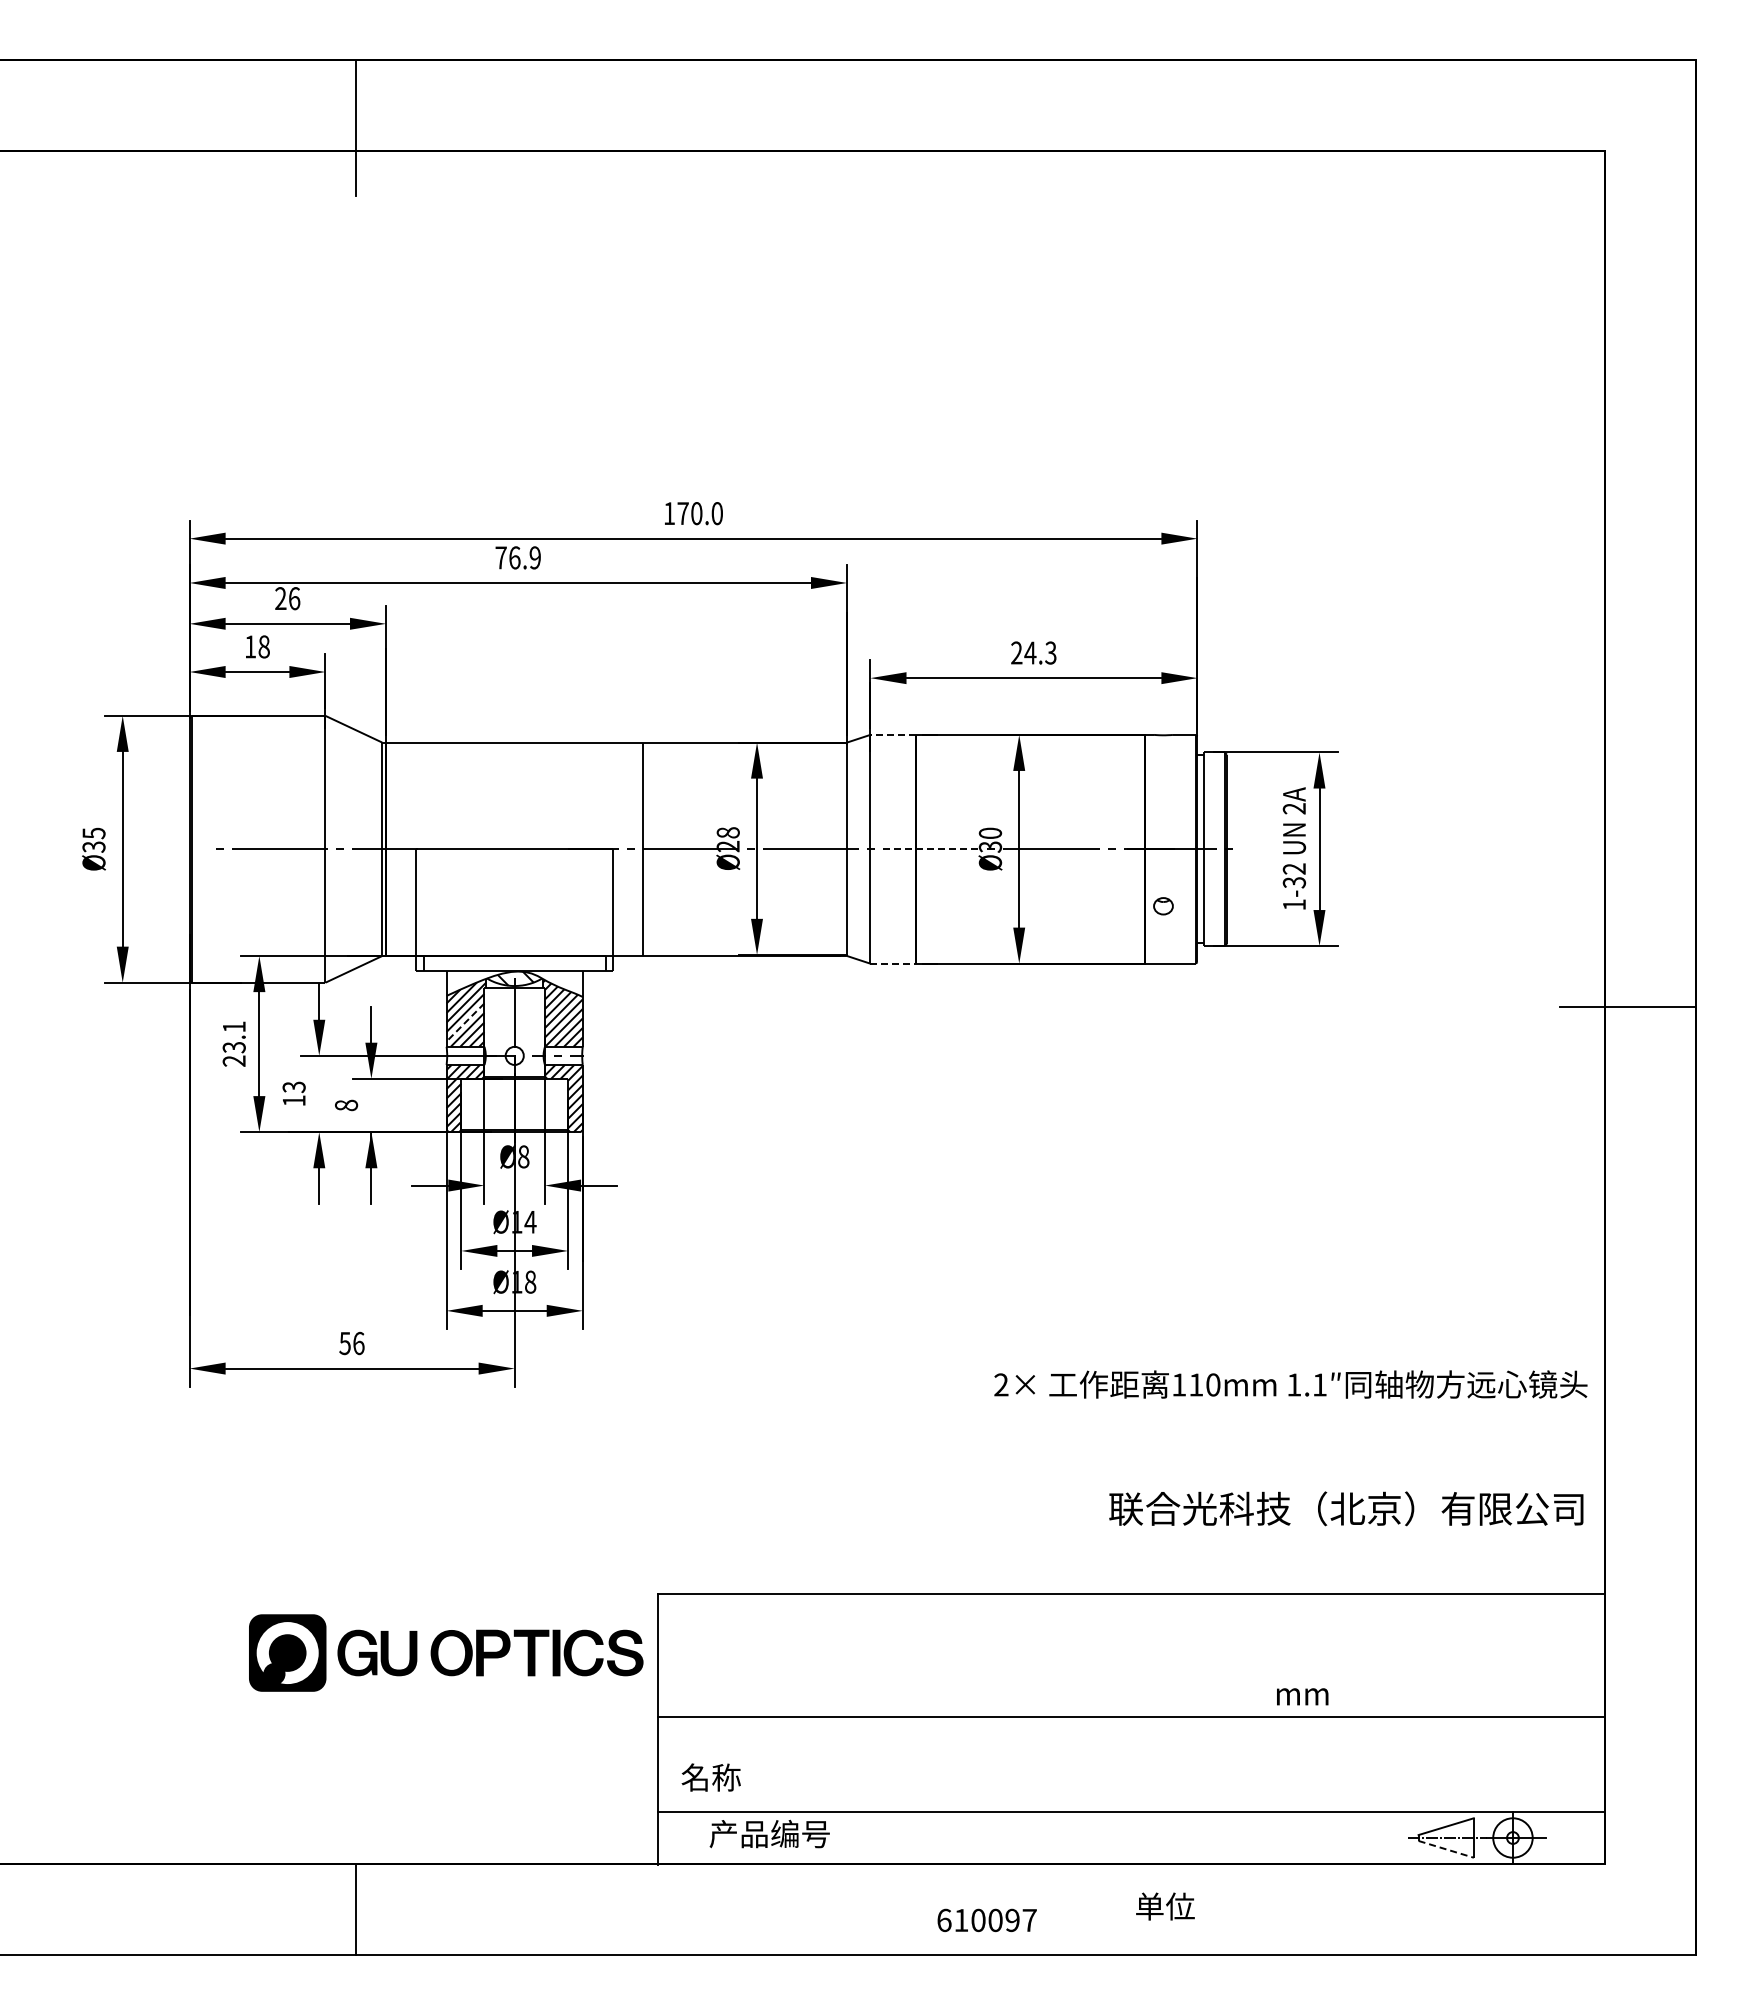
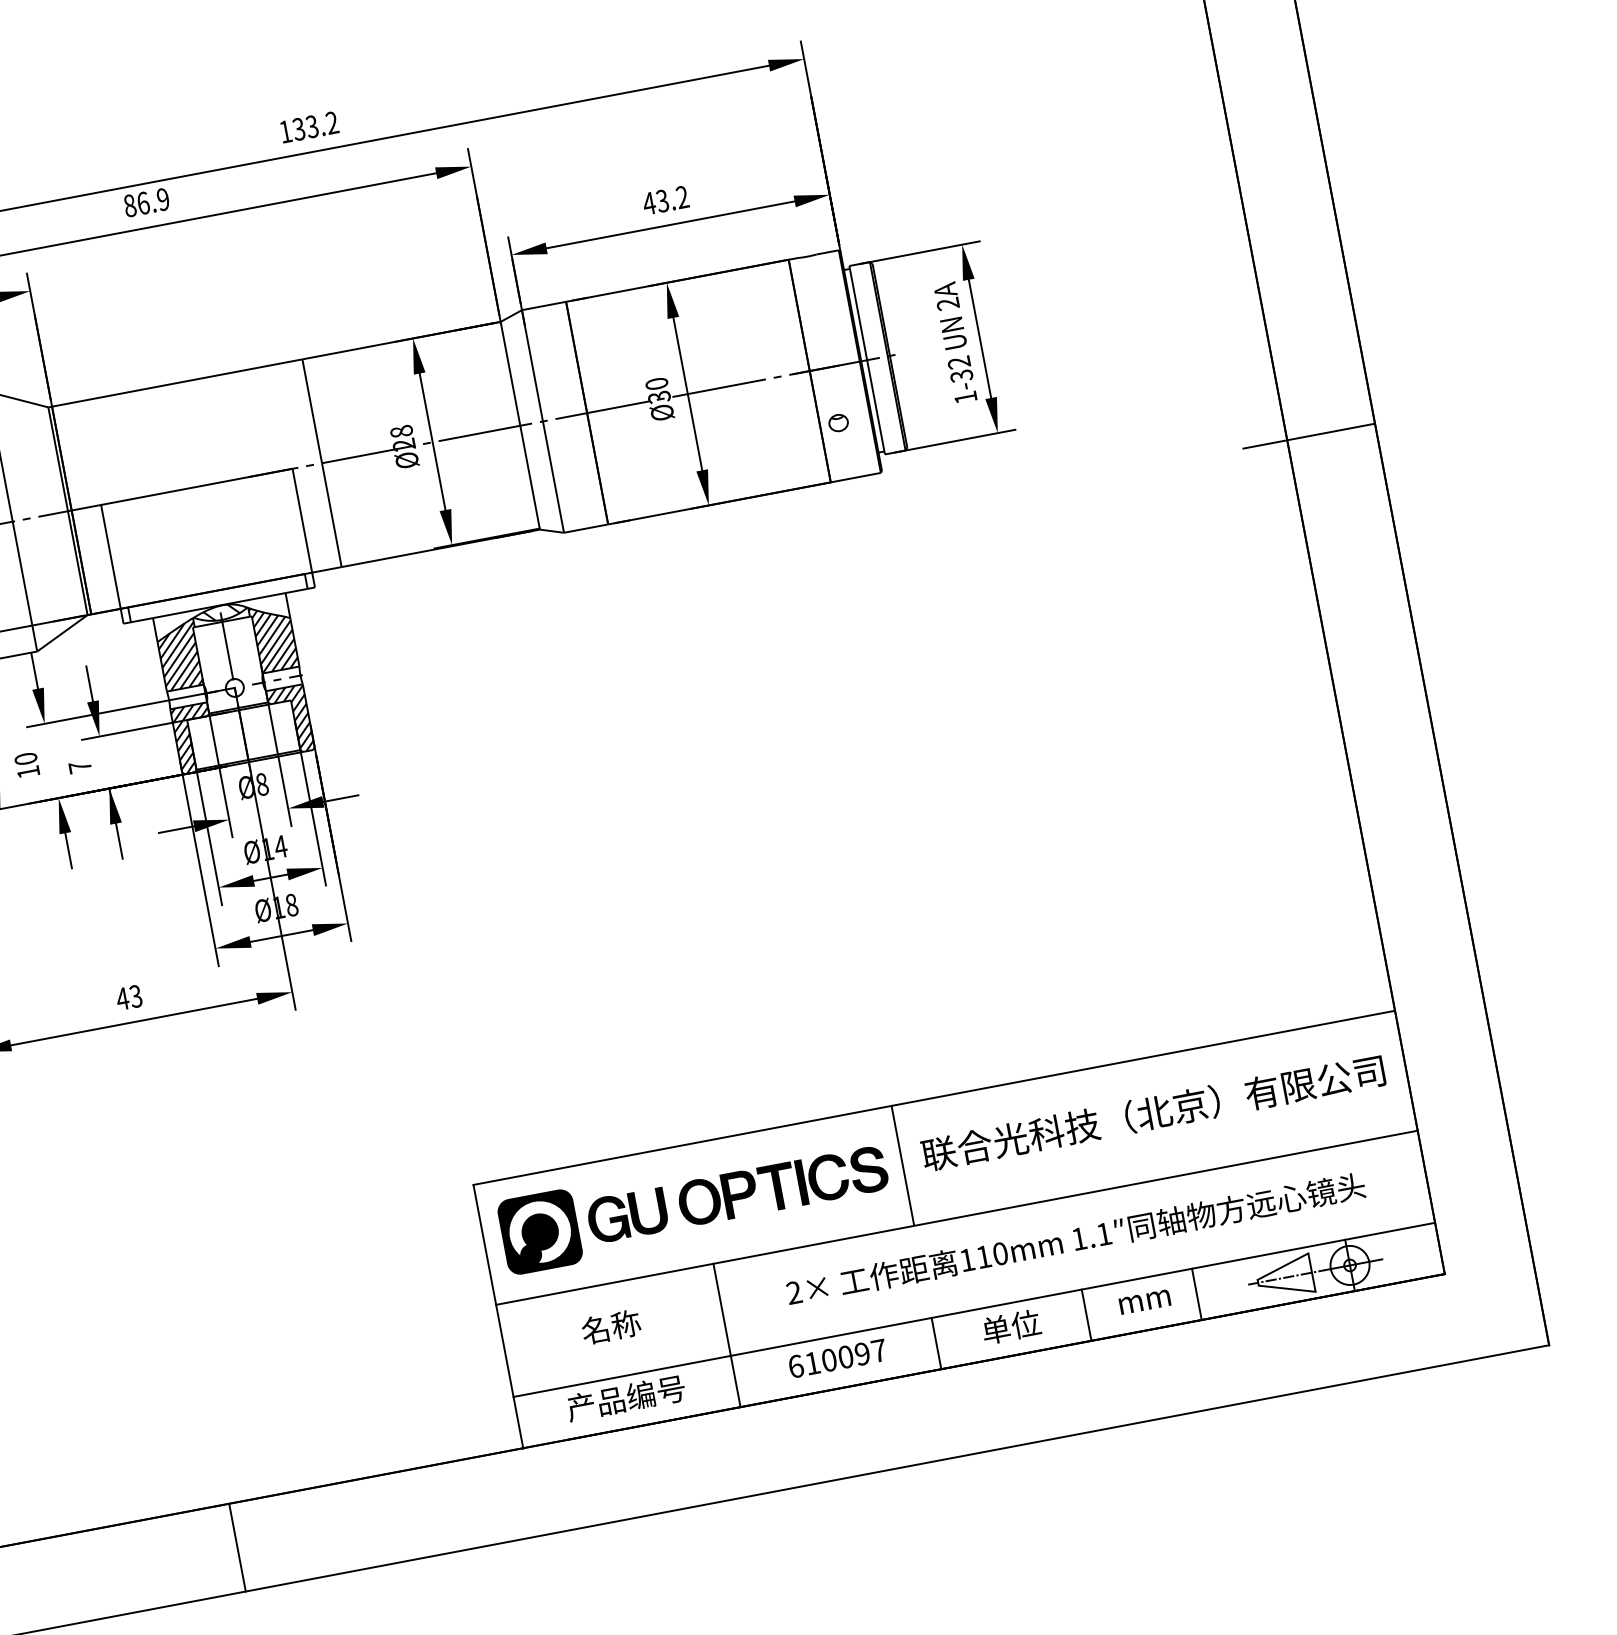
text: (699, 513) -> (314, 126), 170.0 -> 133.2
text: (500, 557) -> (129, 205), 76.9 -> 86.9
text: (1033, 652) -> (665, 200), 24.3 -> 43.2
line: (893, 734) -> (544, 305), dashed -> solid
line: (931, 849) -> (602, 410), dashed -> solid
line: (893, 963) -> (586, 528), dashed -> solid
line: (465, 1022) -> (180, 664), dashed -> solid
text: (293, 1087) -> (25, 759), 13 -> 10
text: (346, 1105) -> (80, 767), 8 -> 7
text: (351, 1343) -> (128, 997), 56 -> 43
text: (1290, 1384) -> (1075, 1239), moved
text: (1346, 1508) -> (1153, 1112), moved
part: (446, 1652) -> (694, 1202), moved
line: (1087, 1654) -> (902, 1165), added
text: (1302, 1696) -> (1144, 1301), moved
text: (710, 1777) -> (610, 1327), moved
line: (881, 1790) -> (726, 1335), added
line: (1087, 1837) -> (935, 1343), added
line: (1242, 1837) -> (1086, 1314), added
line: (1355, 1837) -> (1196, 1293), added
line: (1446, 1849) -> (1287, 1288), dashed -> solid
text: (1165, 1906) -> (1011, 1326), moved
text: (986, 1920) -> (837, 1358), moved

